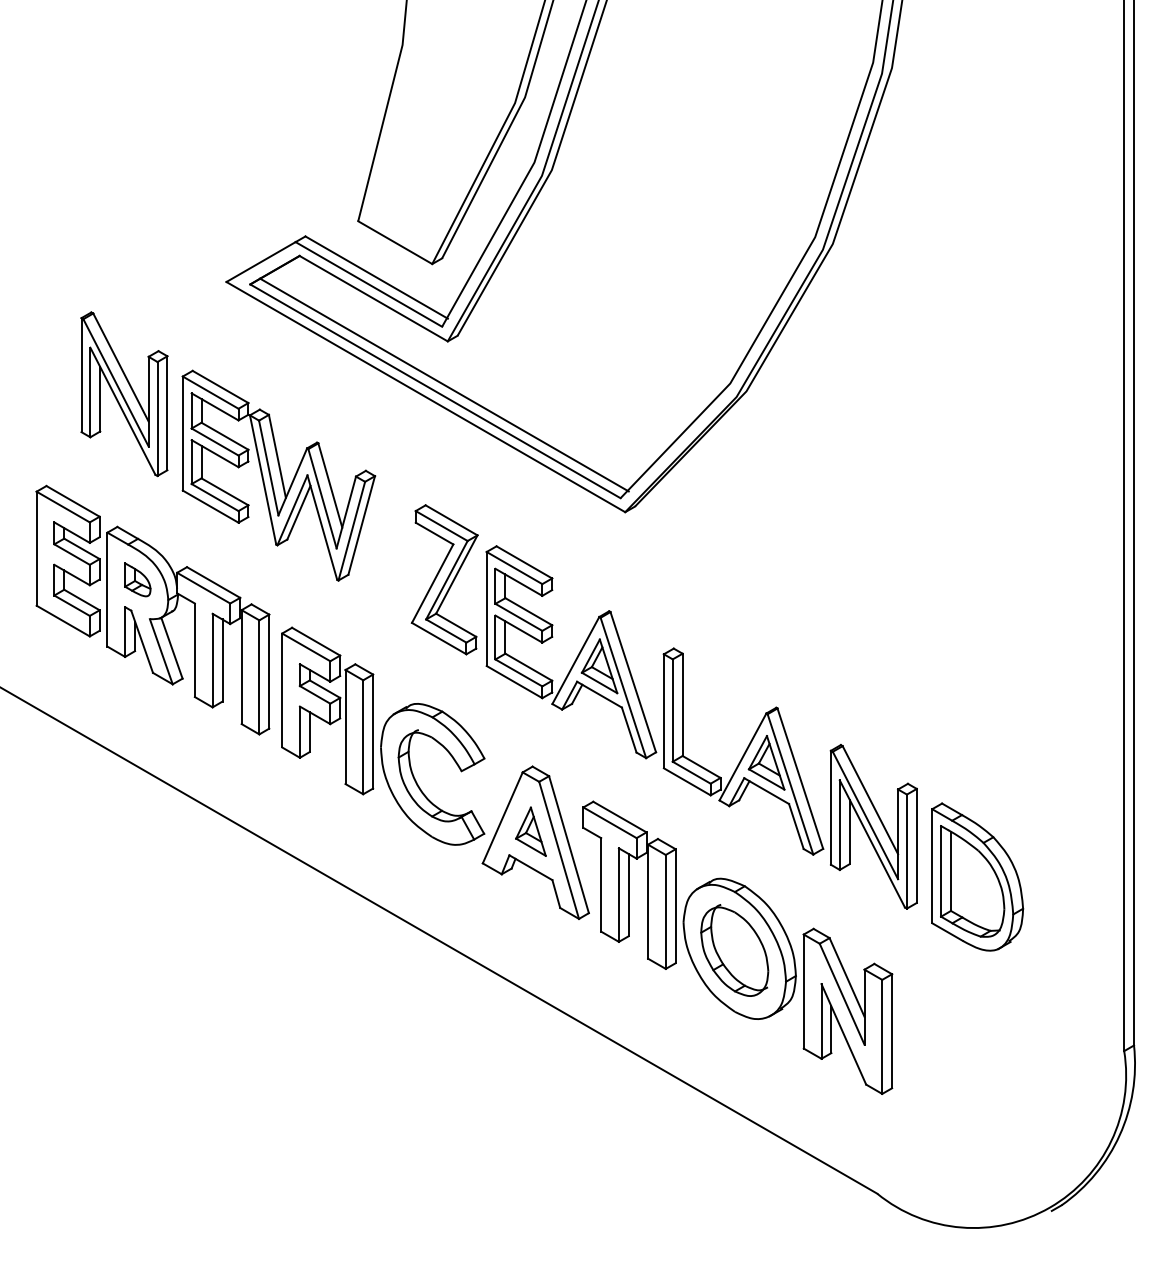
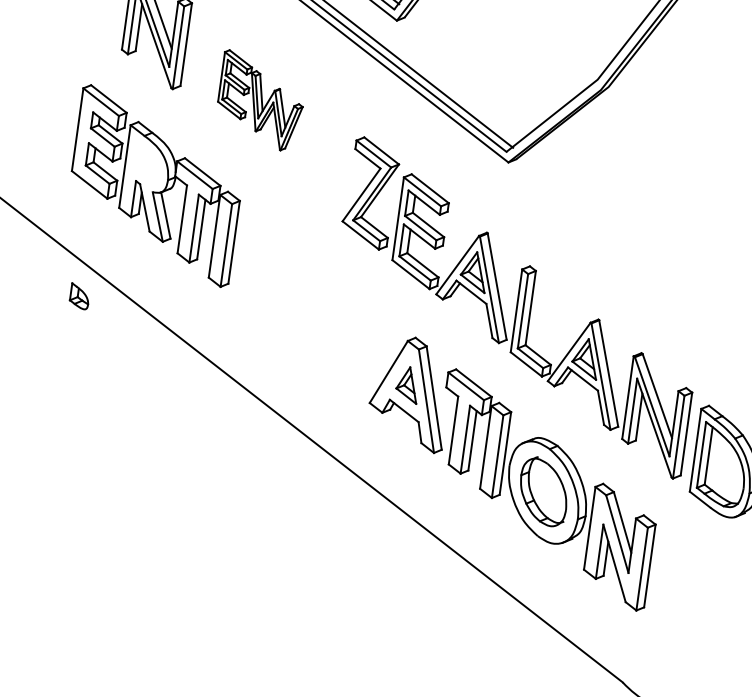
part: (278, 475) -> (260, 100), size x0.6
part: (137, 579) -> (79, 296), moved
part: (383, 735) -> (310, 300), removed

